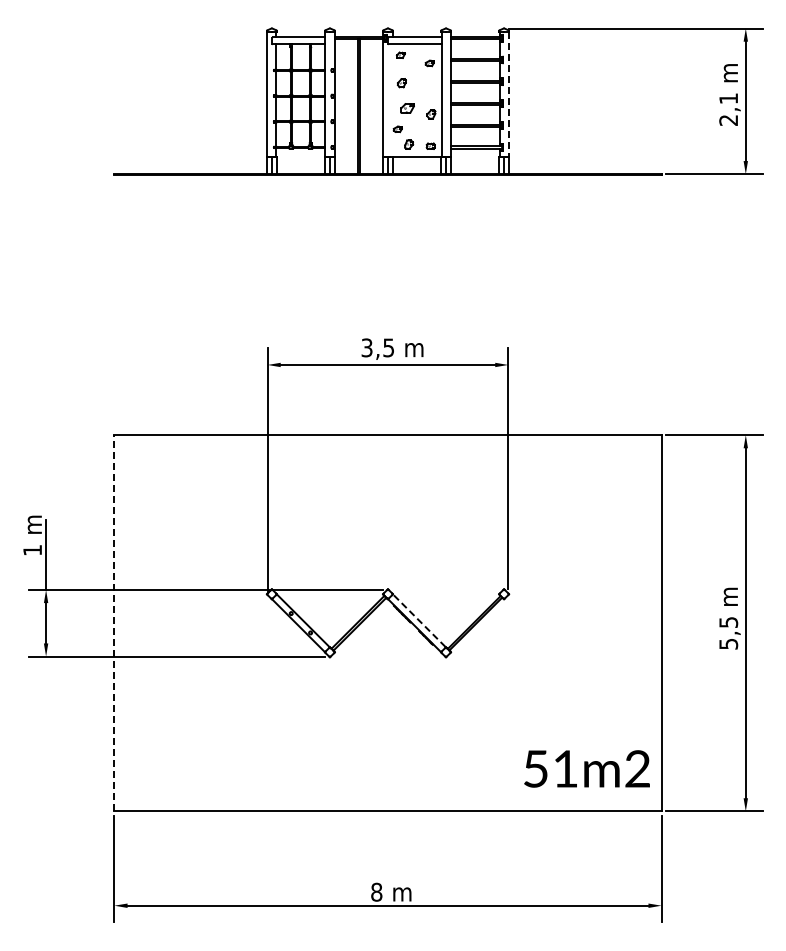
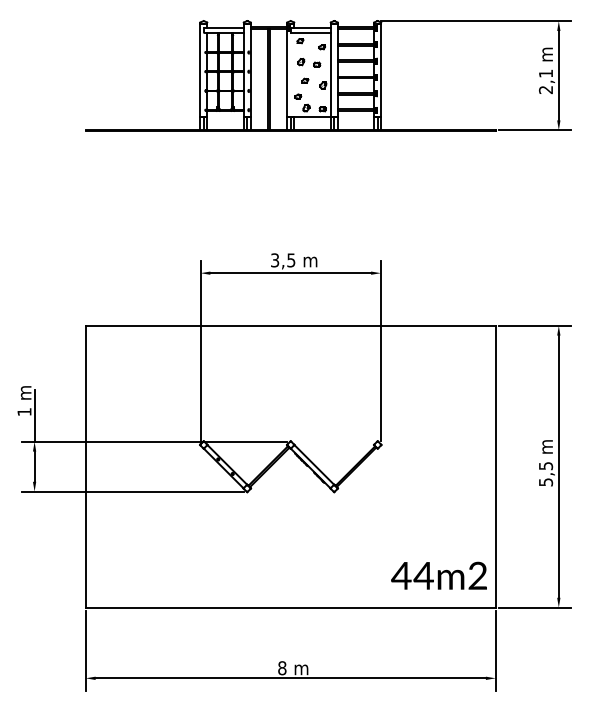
part: (423, 86) -> (317, 64), added
line: (508, 94) -> (381, 70), dashed -> solid
part: (407, 107) -> (305, 80), size x0.62
line: (419, 620) -> (314, 464), dashed -> solid
line: (114, 622) -> (85, 466), dashed -> solid
text: (550, 768) -> (412, 575), 51m2 -> 44m2

